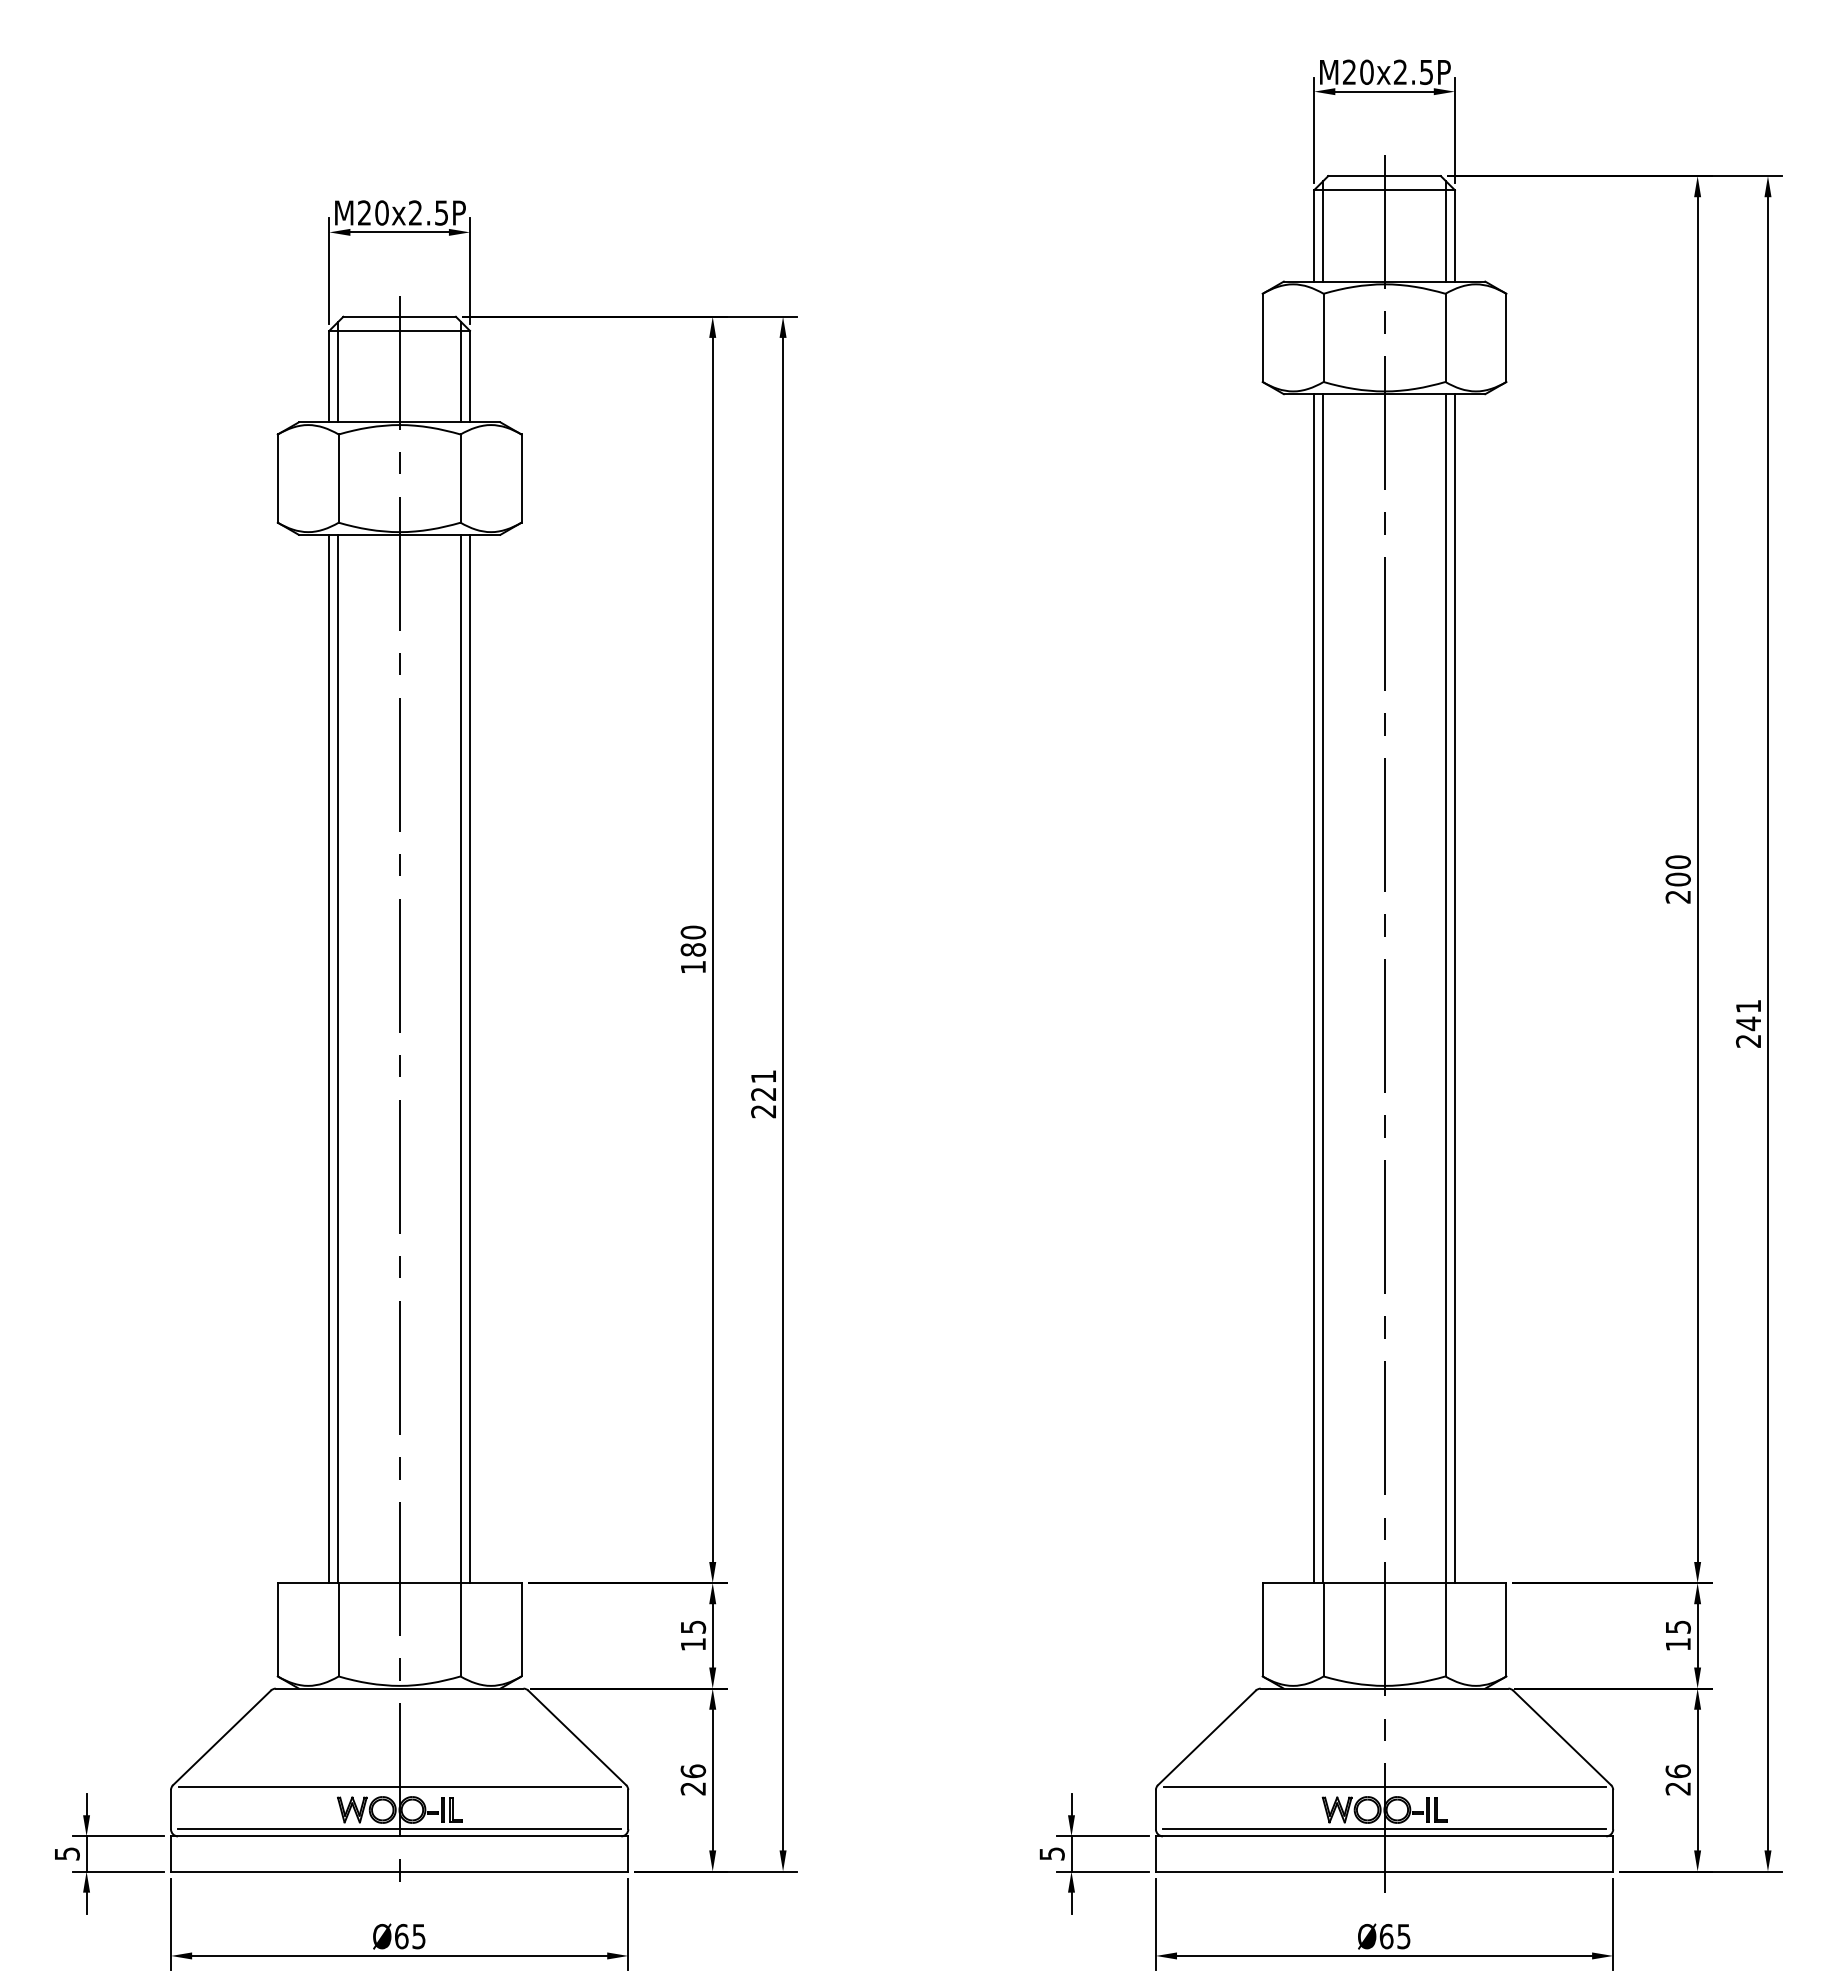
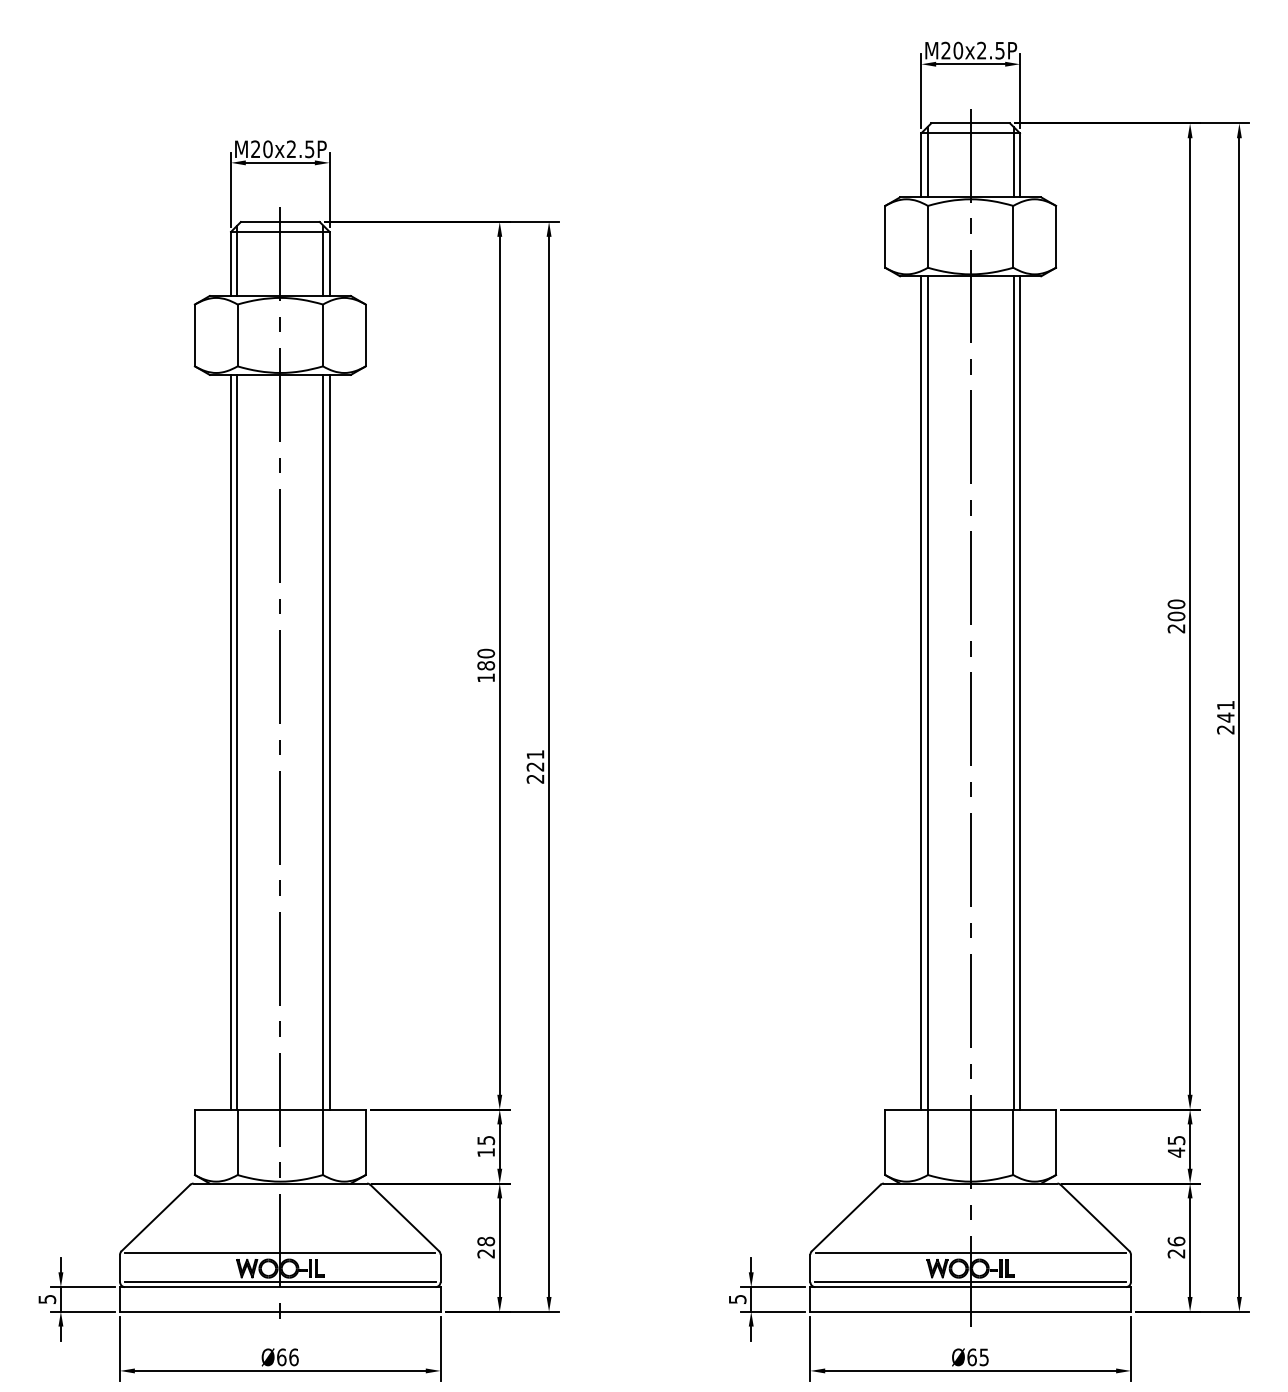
text: (1678, 1644) -> (1176, 1152), 15 -> 45
text: (692, 1771) -> (485, 1241), 26 -> 28
text: (418, 1936) -> (293, 1357), Ø65 -> Ø66

